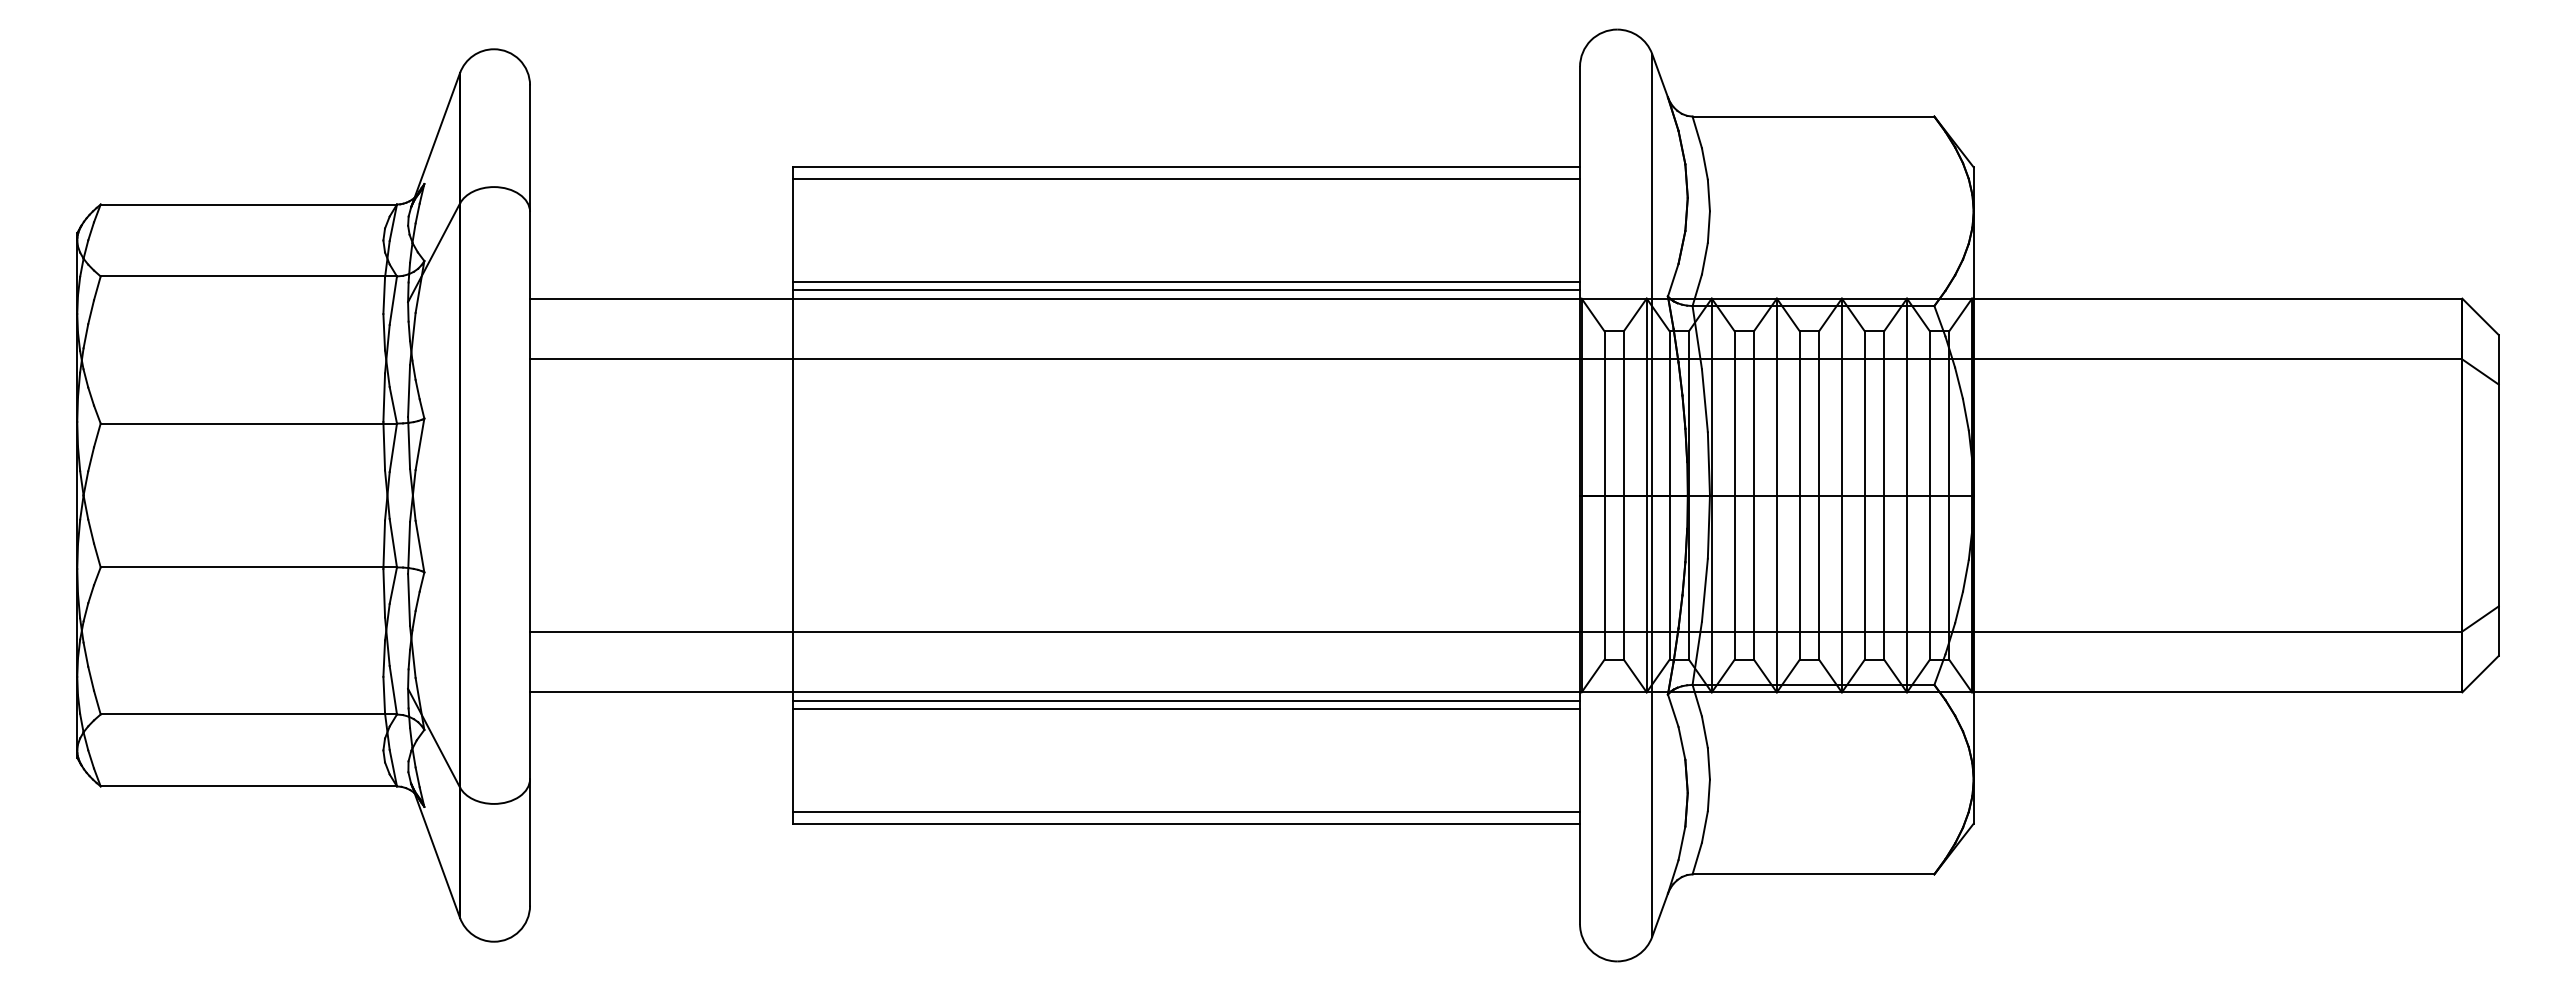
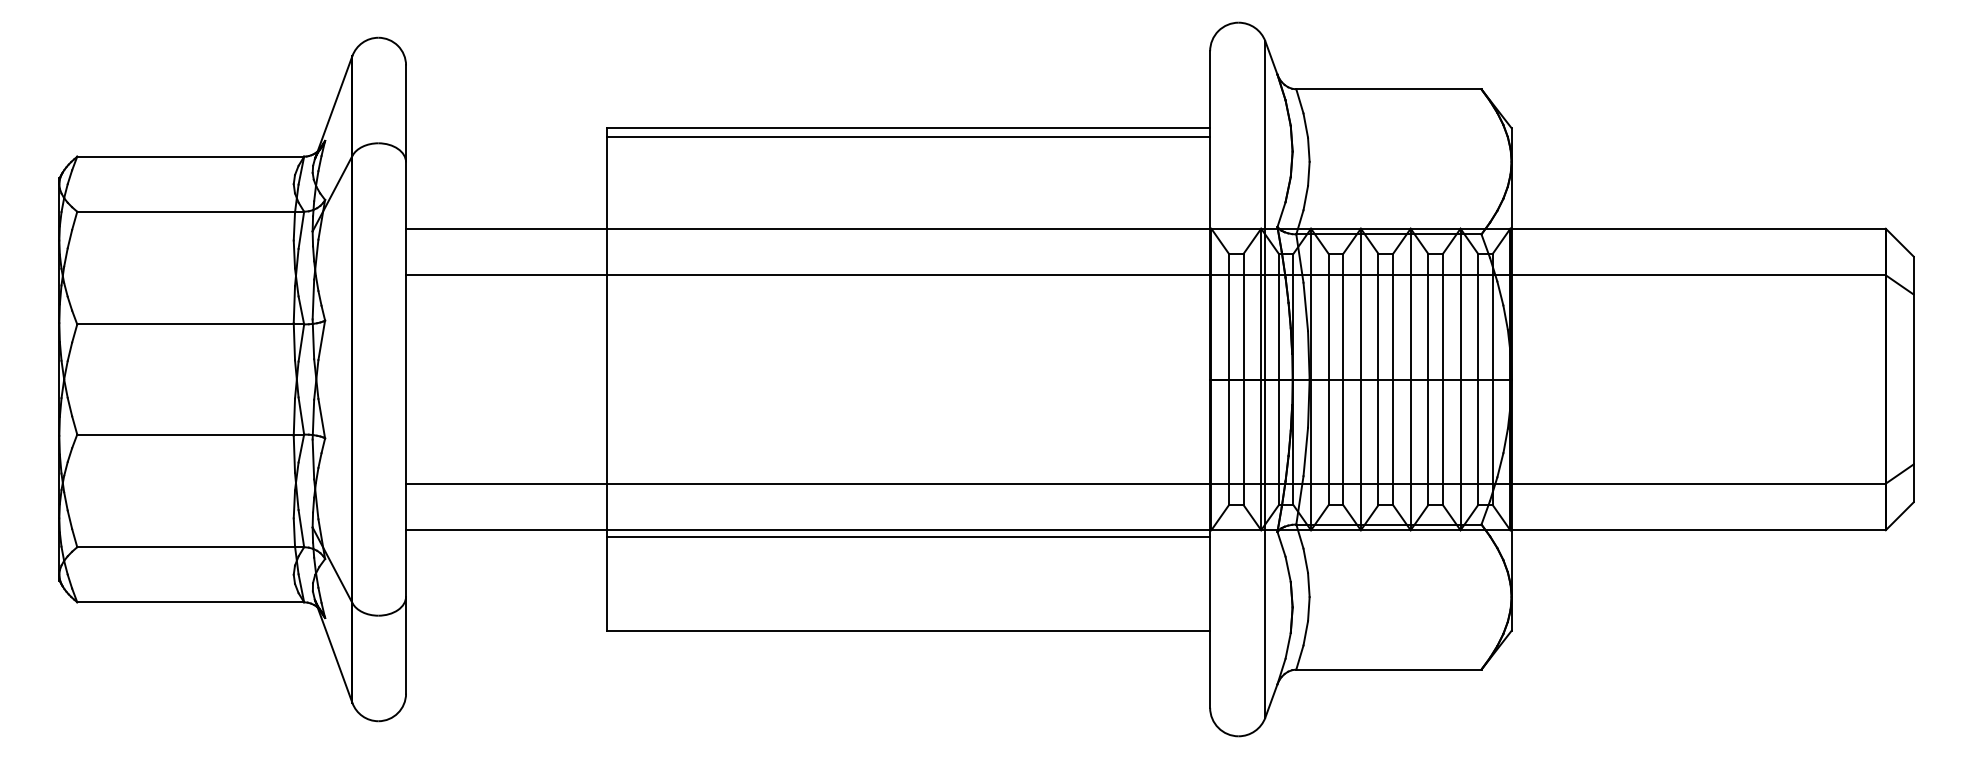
line: (1186, 282) -> (908, 216), removed
line: (1186, 290) -> (908, 222), removed
line: (1186, 708) -> (908, 542), removed
line: (1186, 811) -> (908, 621), removed

